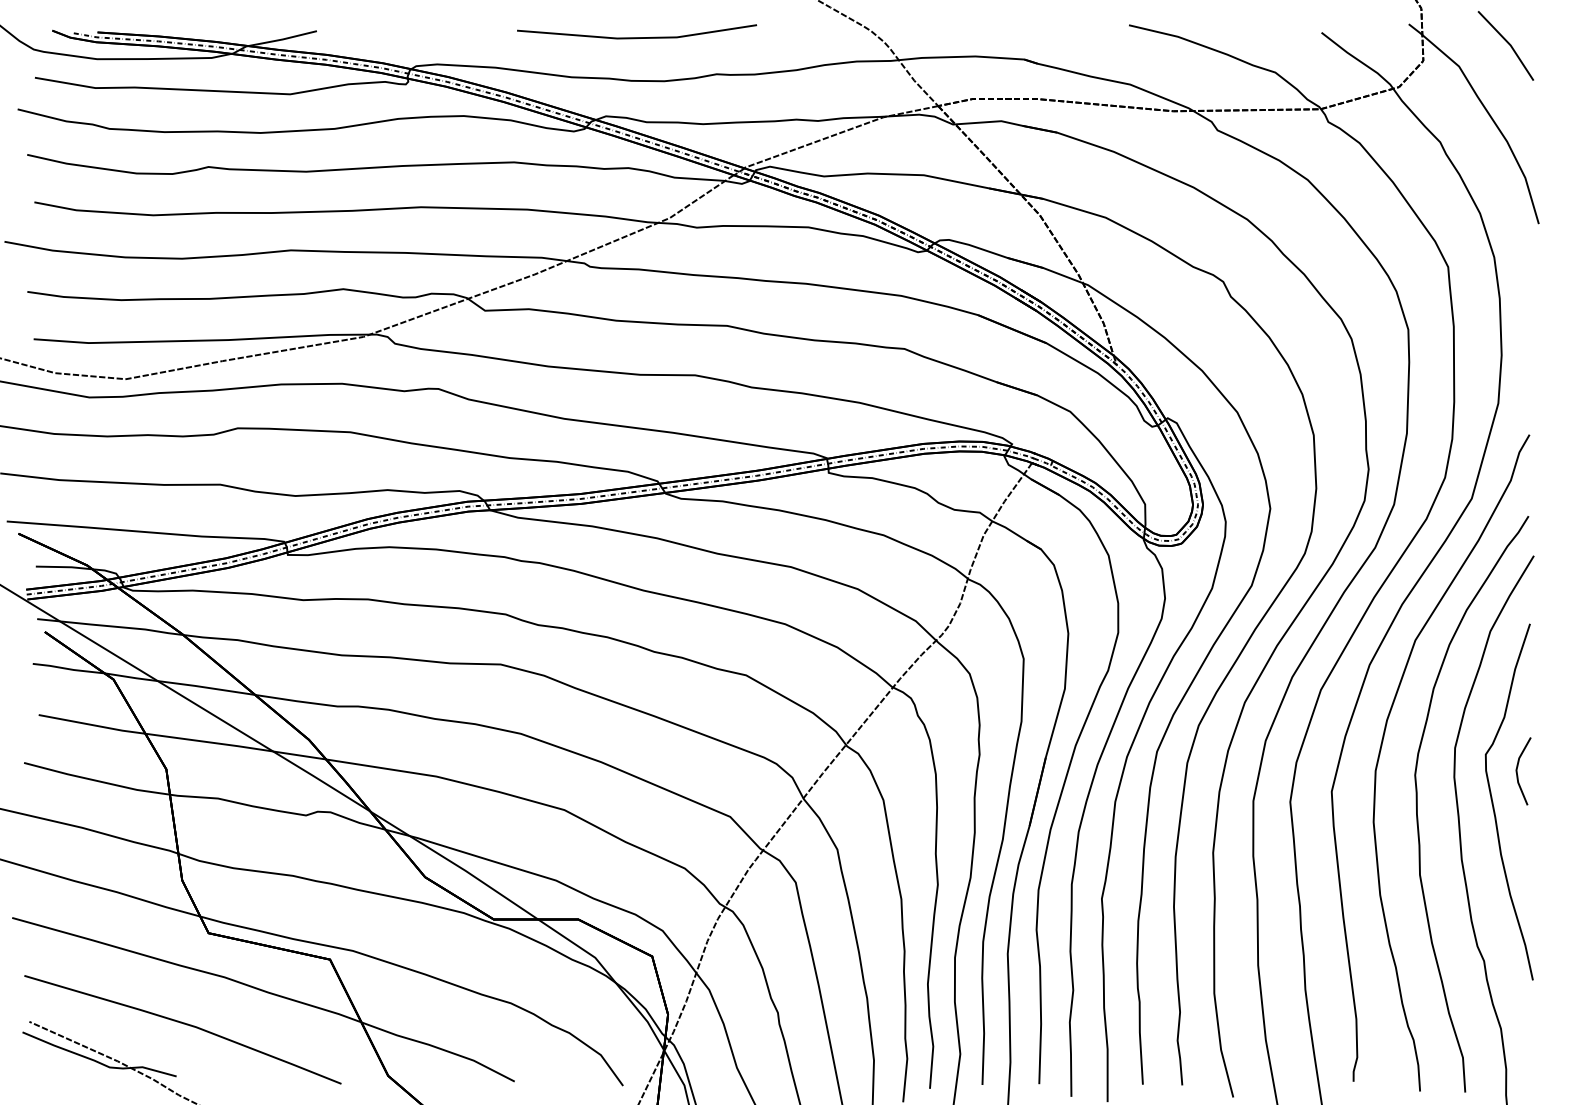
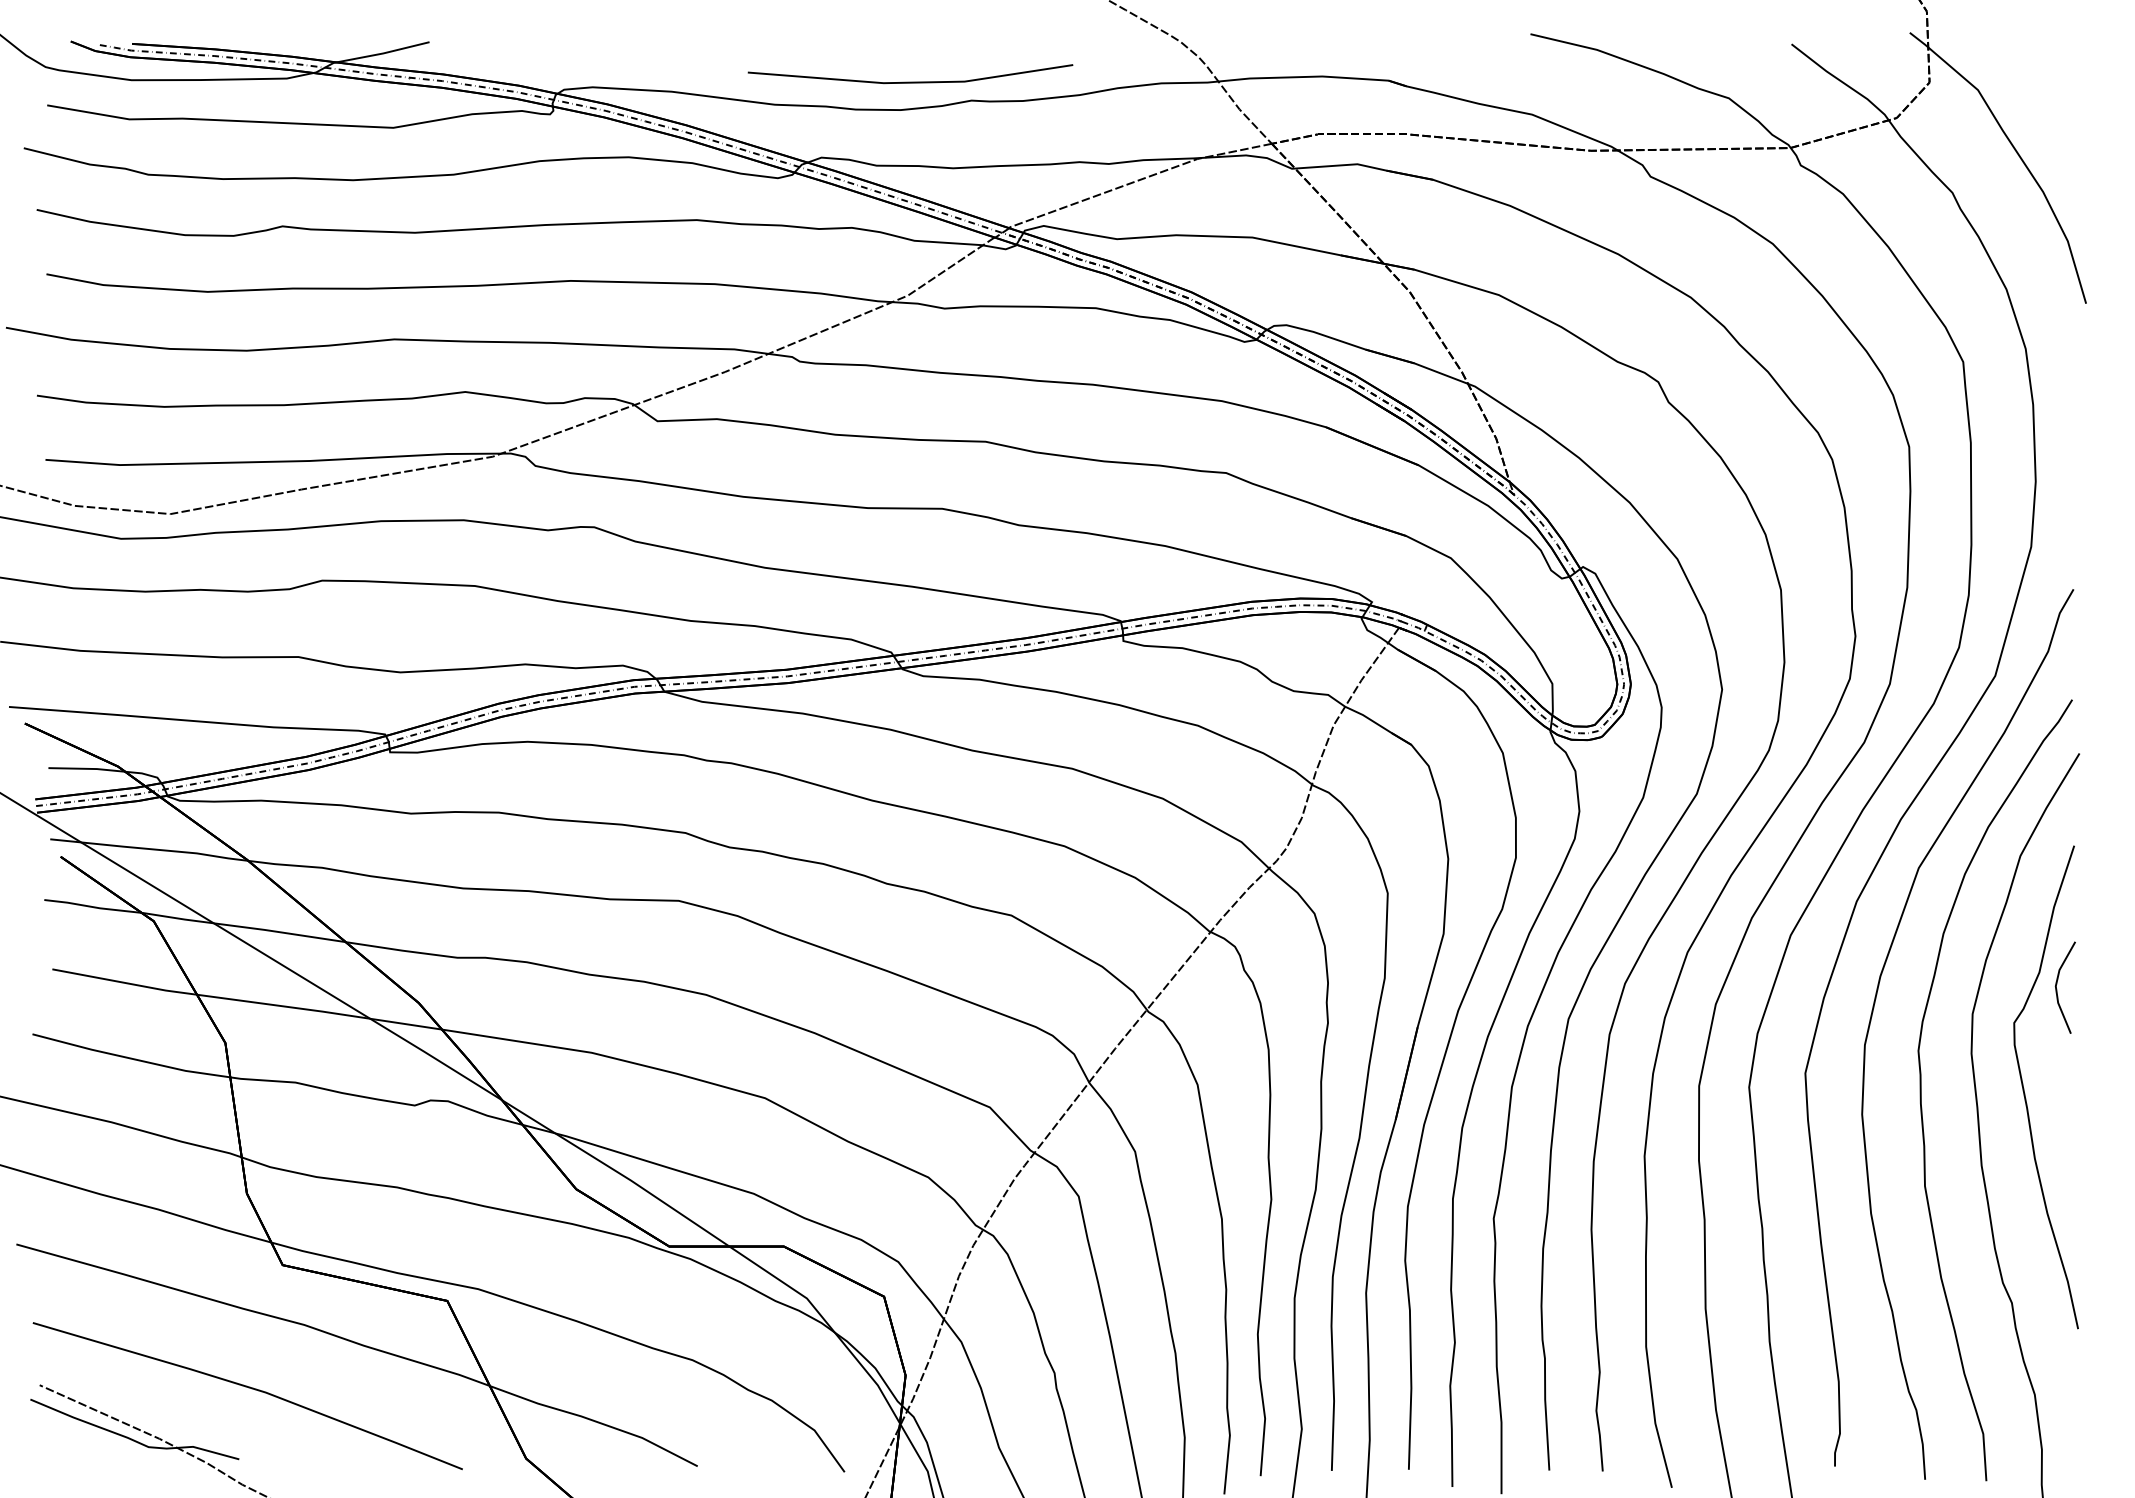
line: (637, 37) -> (910, 81), moved
line: (1508, 43) -> (2044, 59), removed
line: (1517, 772) -> (2057, 989), moved

